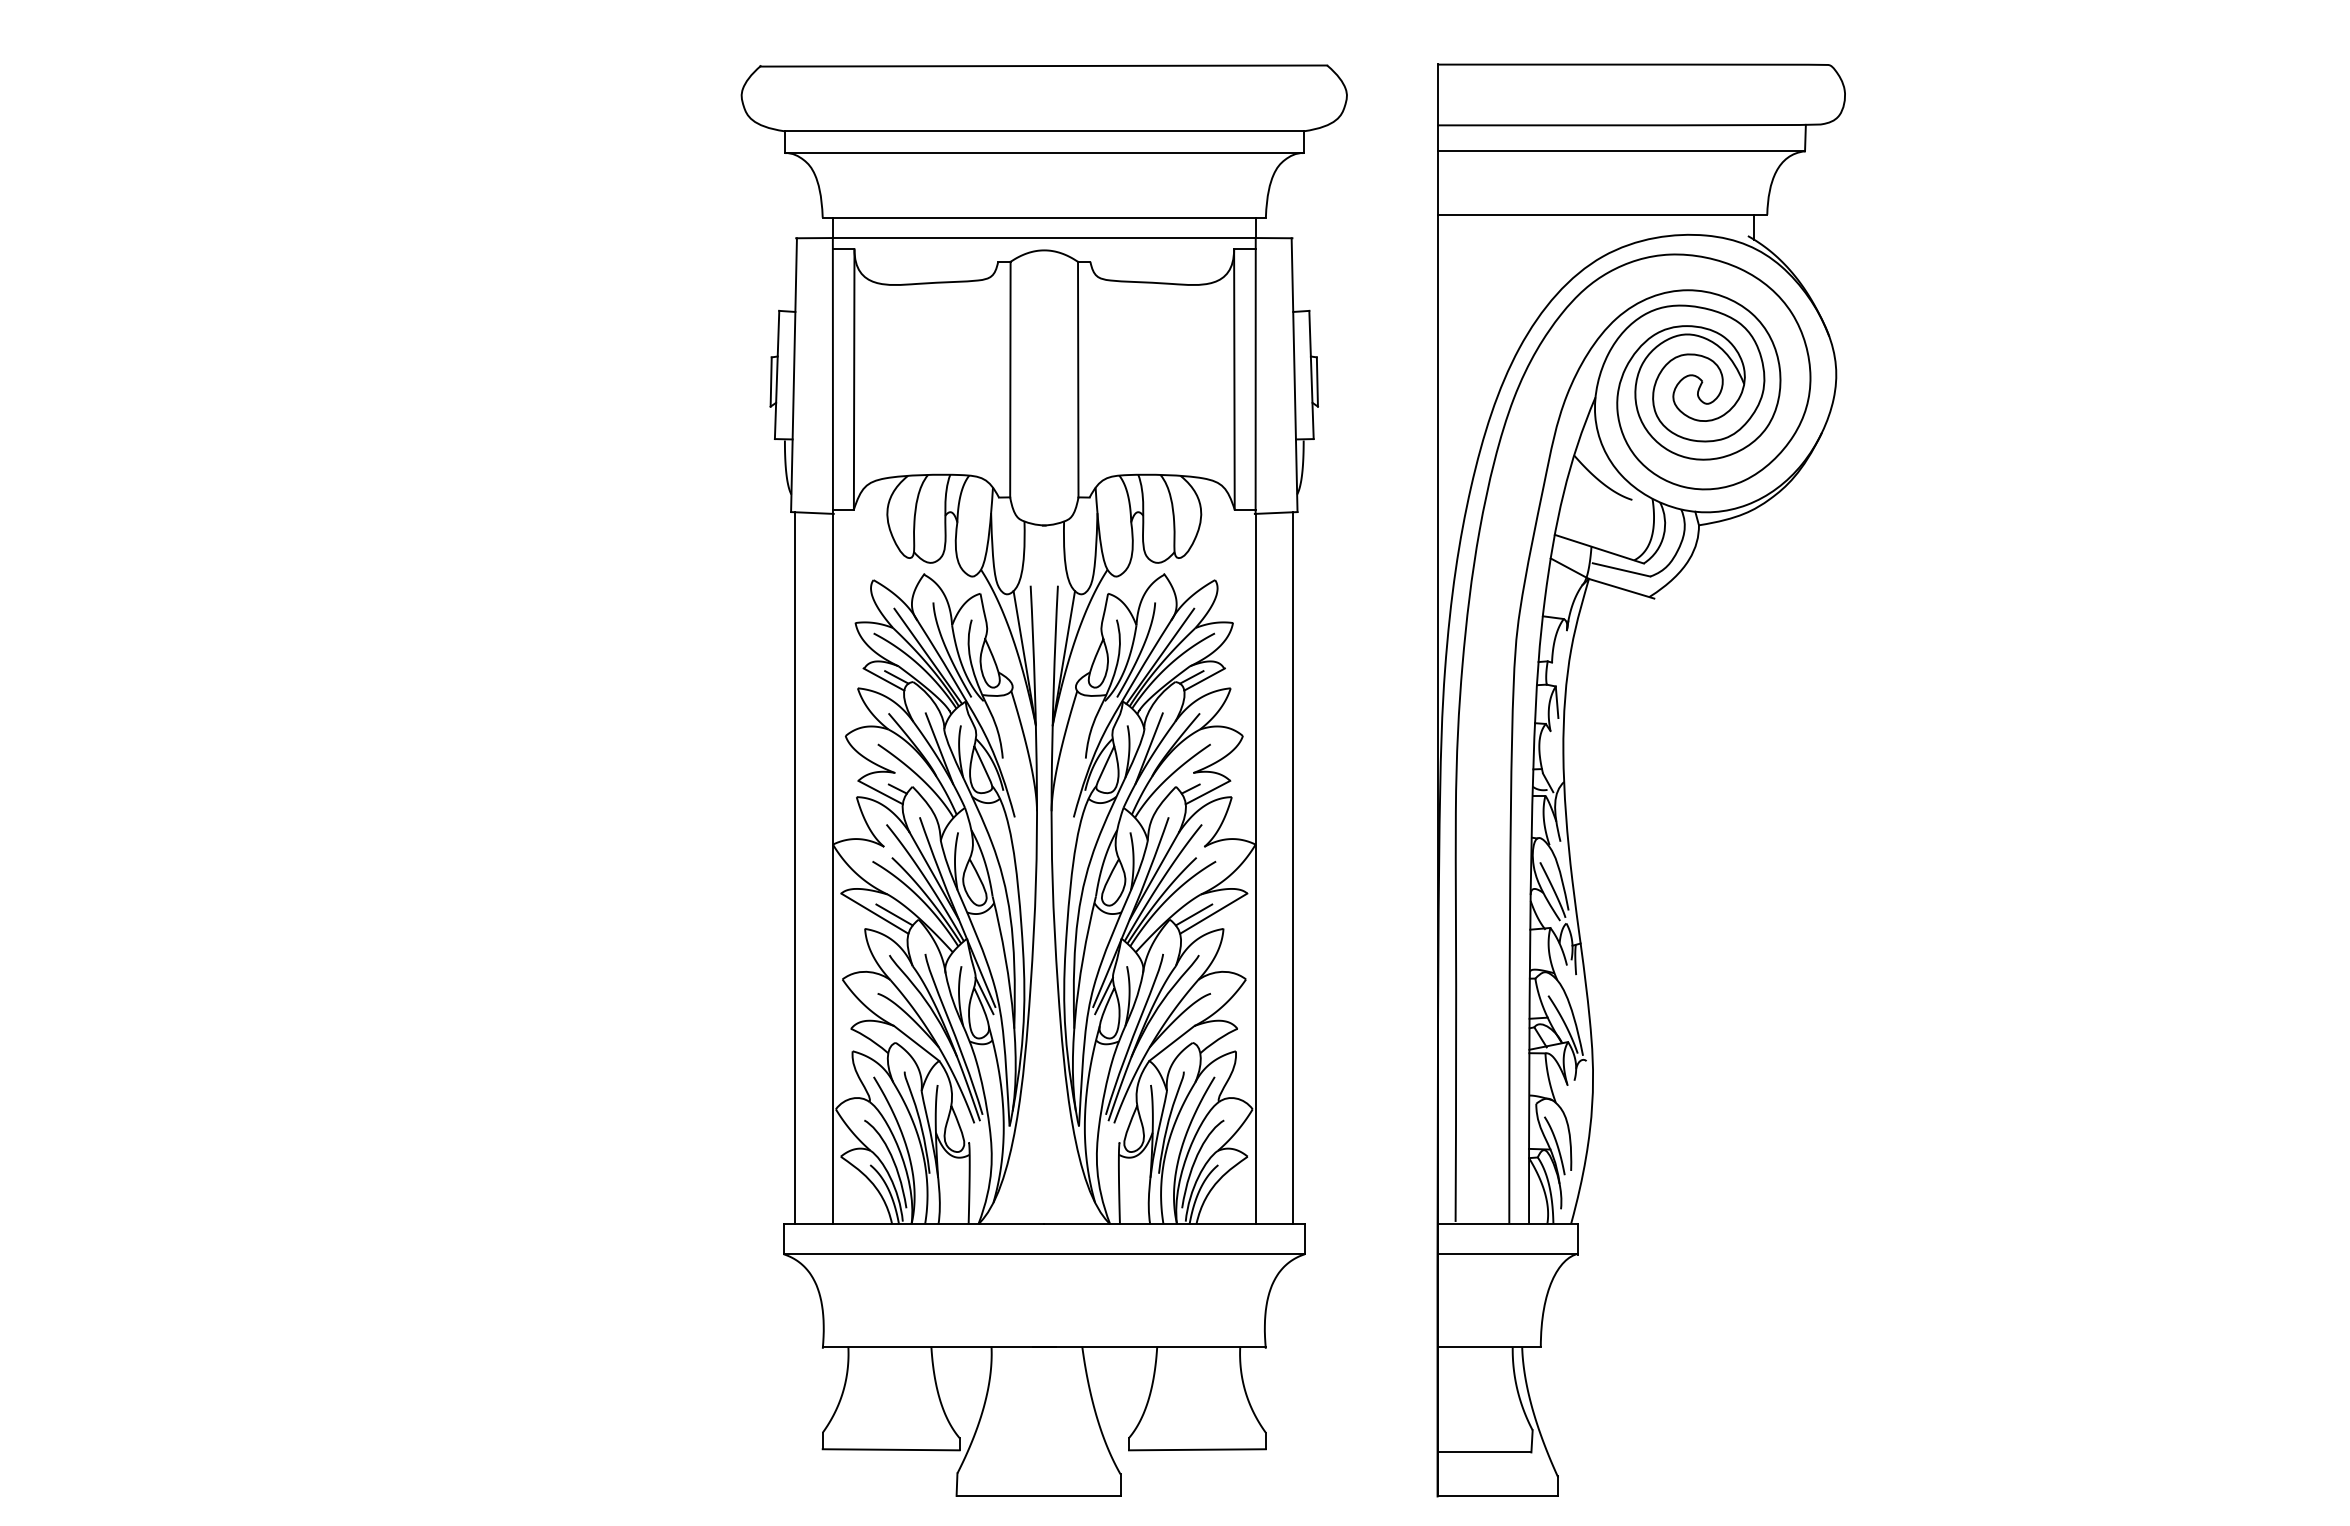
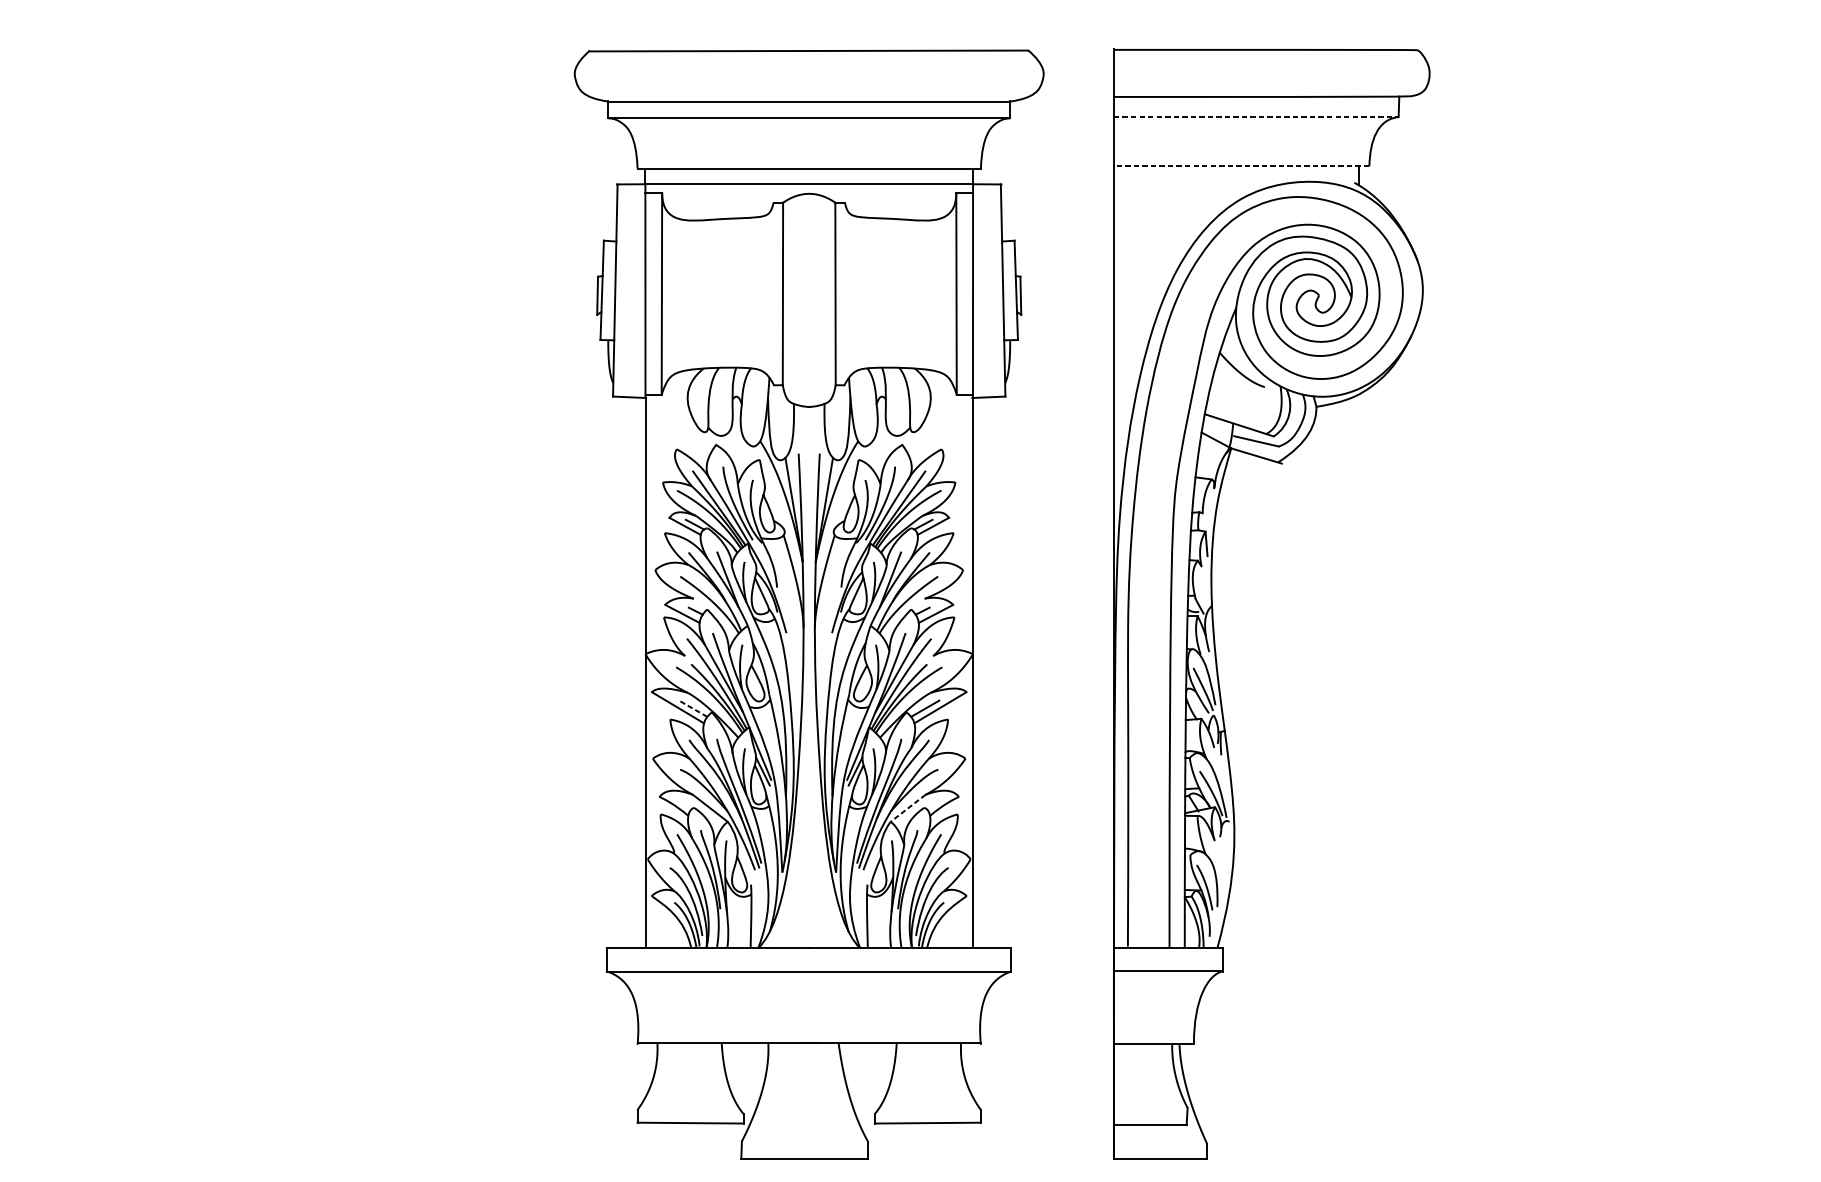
line: (1621, 151) -> (1256, 117), solid -> dashed
line: (1602, 214) -> (1241, 166), solid -> dashed
line: (795, 868) -> (616, 672), removed
line: (1293, 868) -> (1002, 672), removed
line: (894, 914) -> (693, 708), solid -> dashed
line: (1171, 1043) -> (907, 808), solid -> dashed

